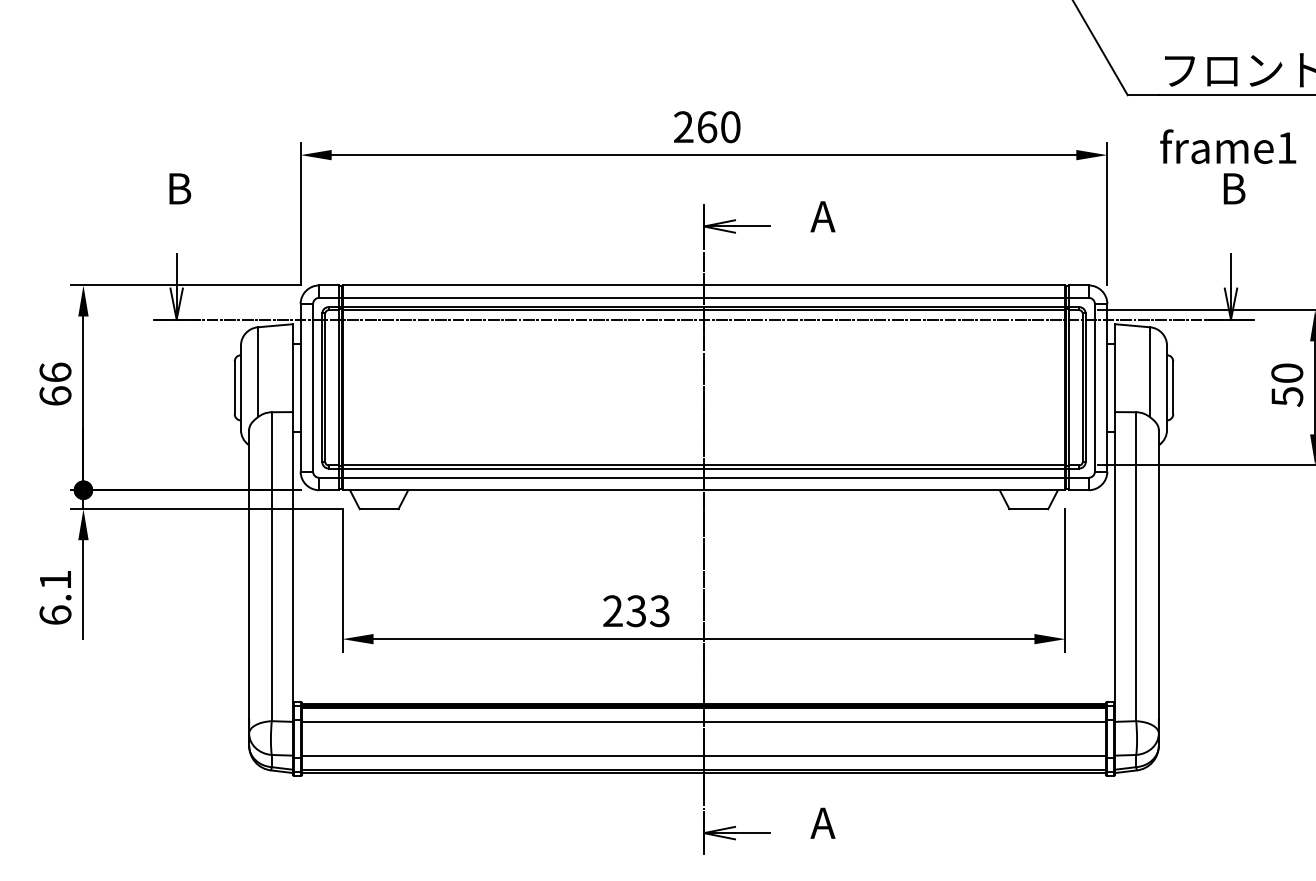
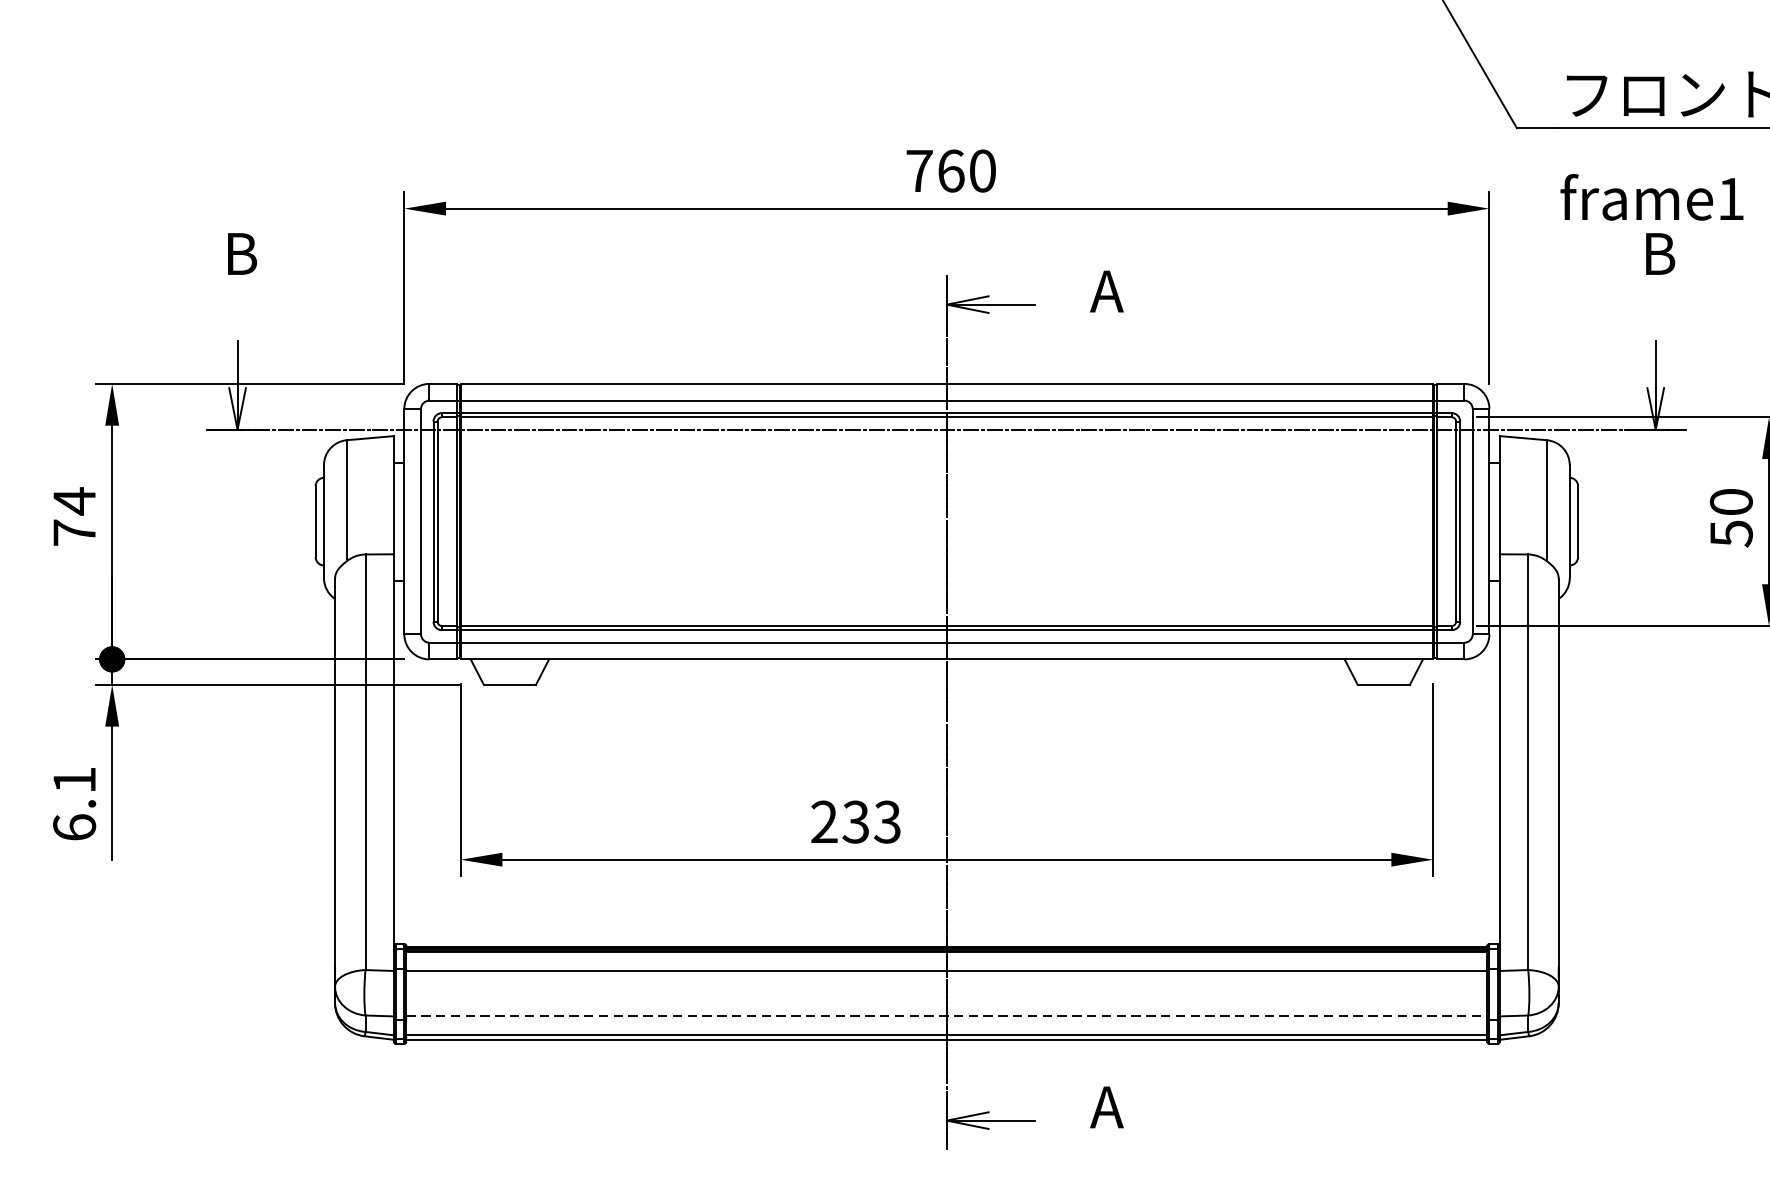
text: (683, 126) -> (919, 170), 260 -> 760
text: (55, 383) -> (74, 515), 66 -> 74
line: (704, 755) -> (947, 1016), solid -> dashed

